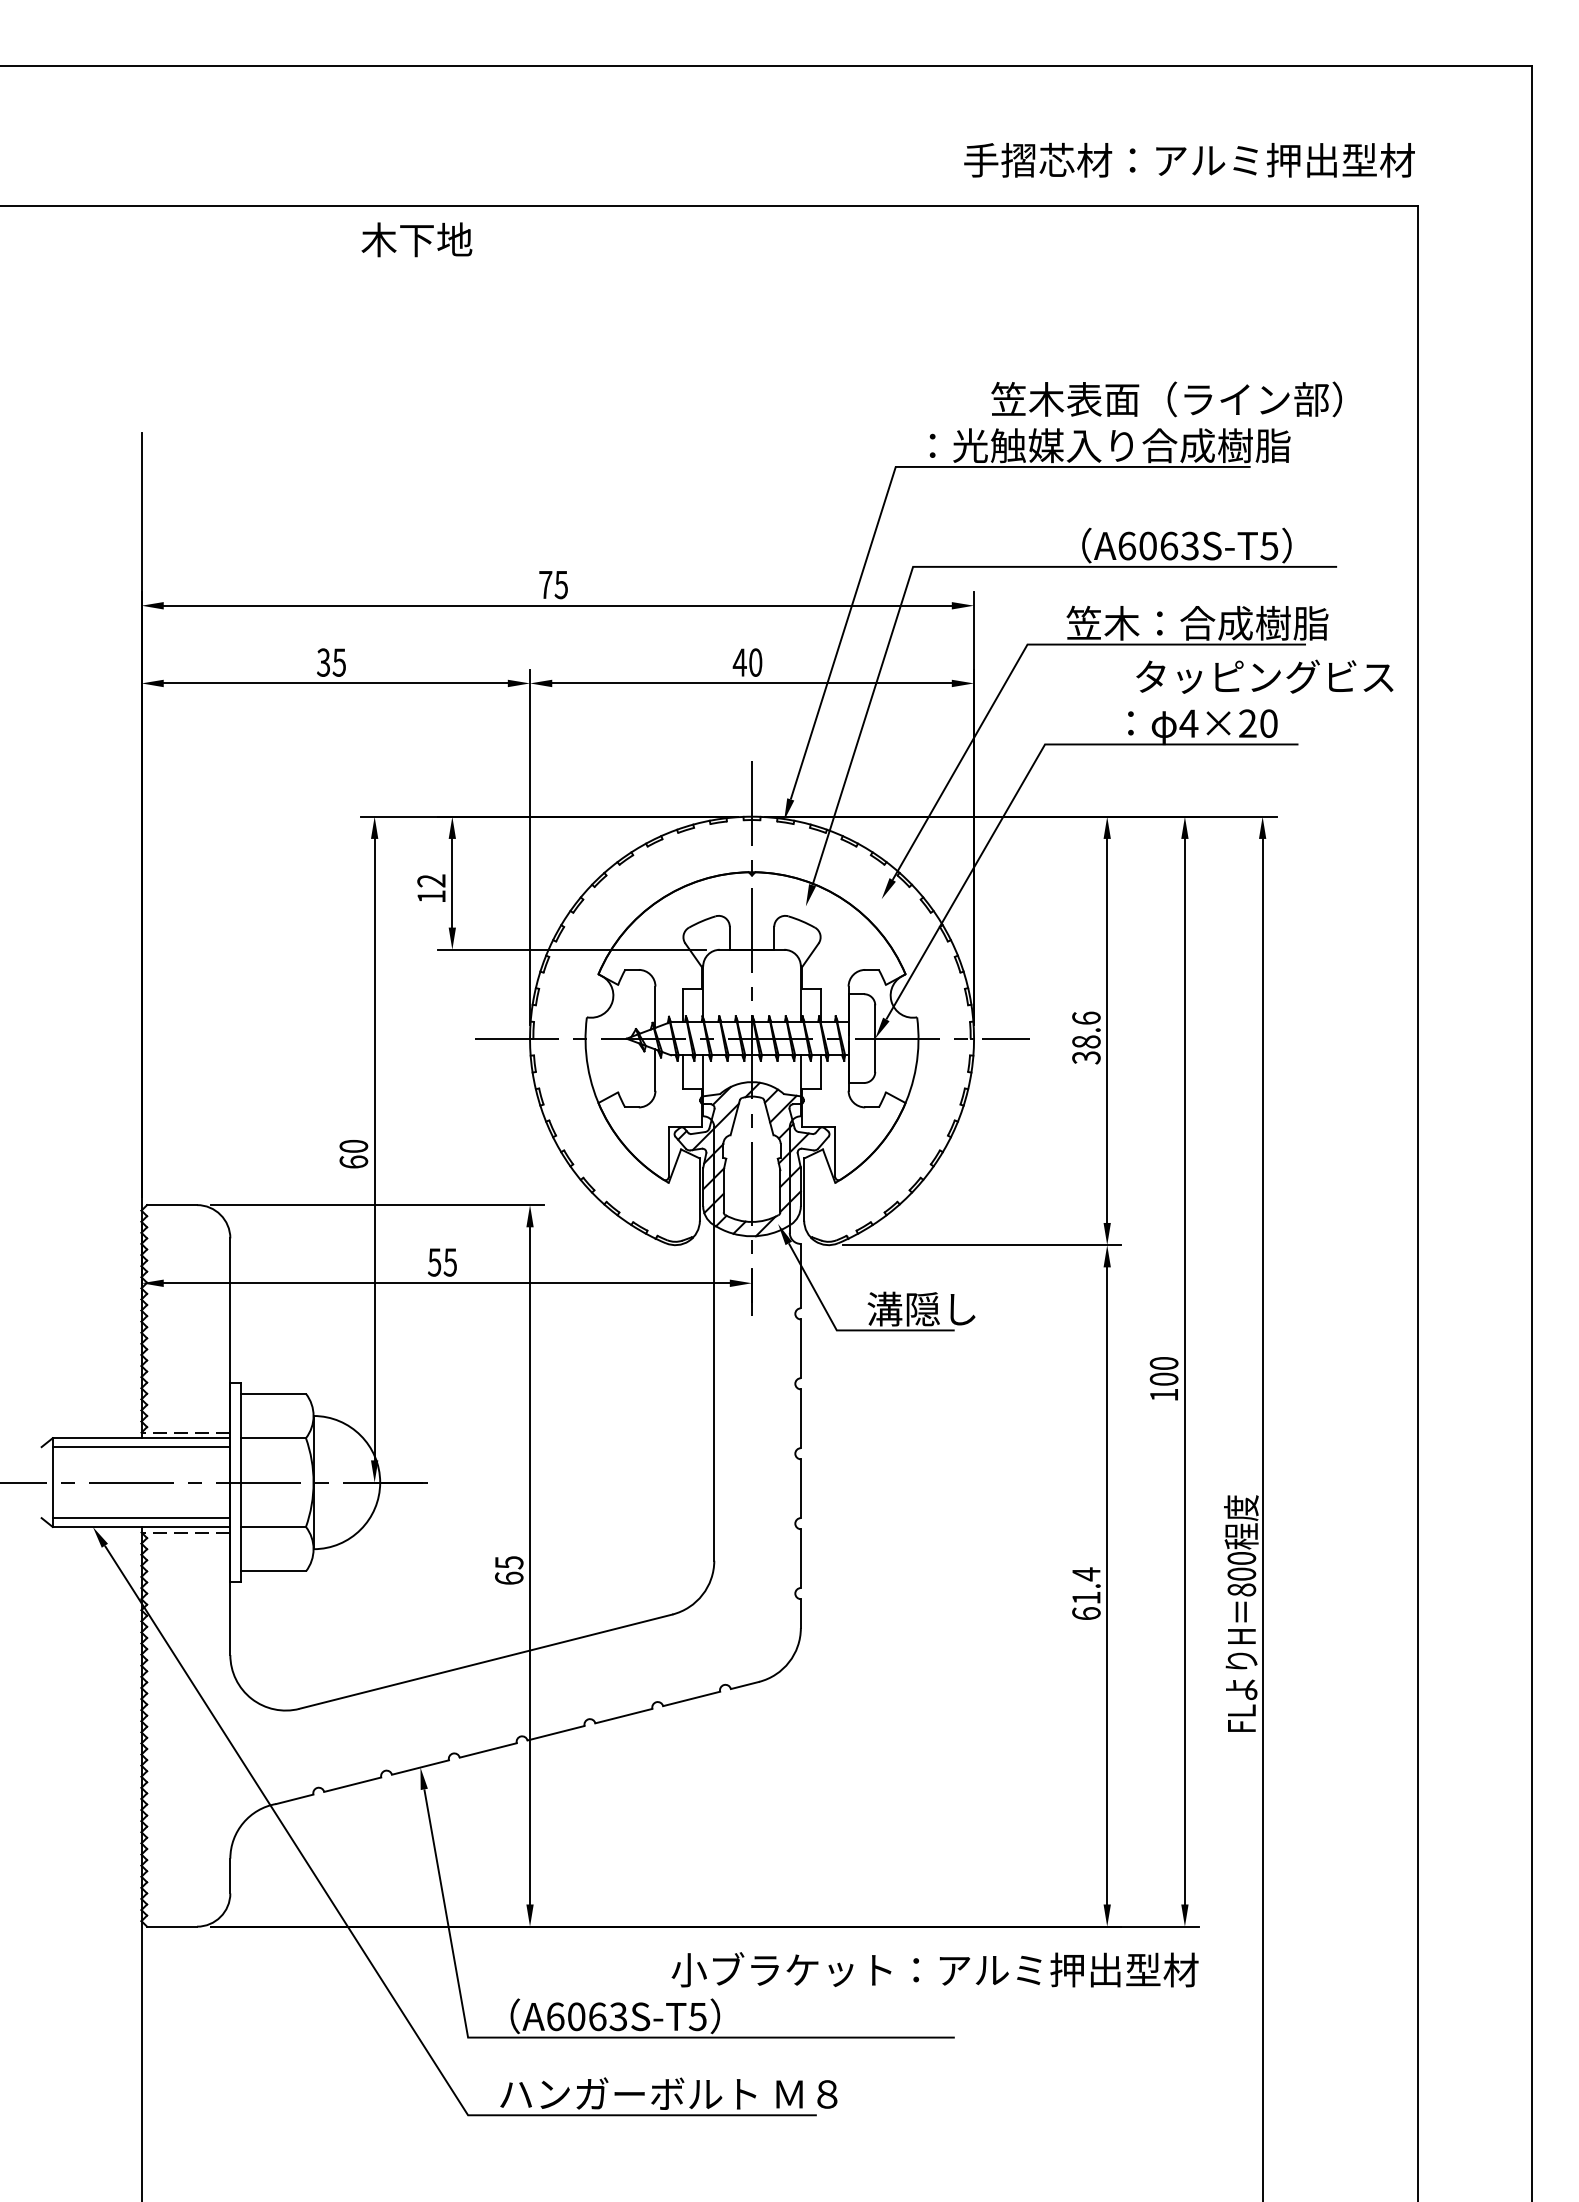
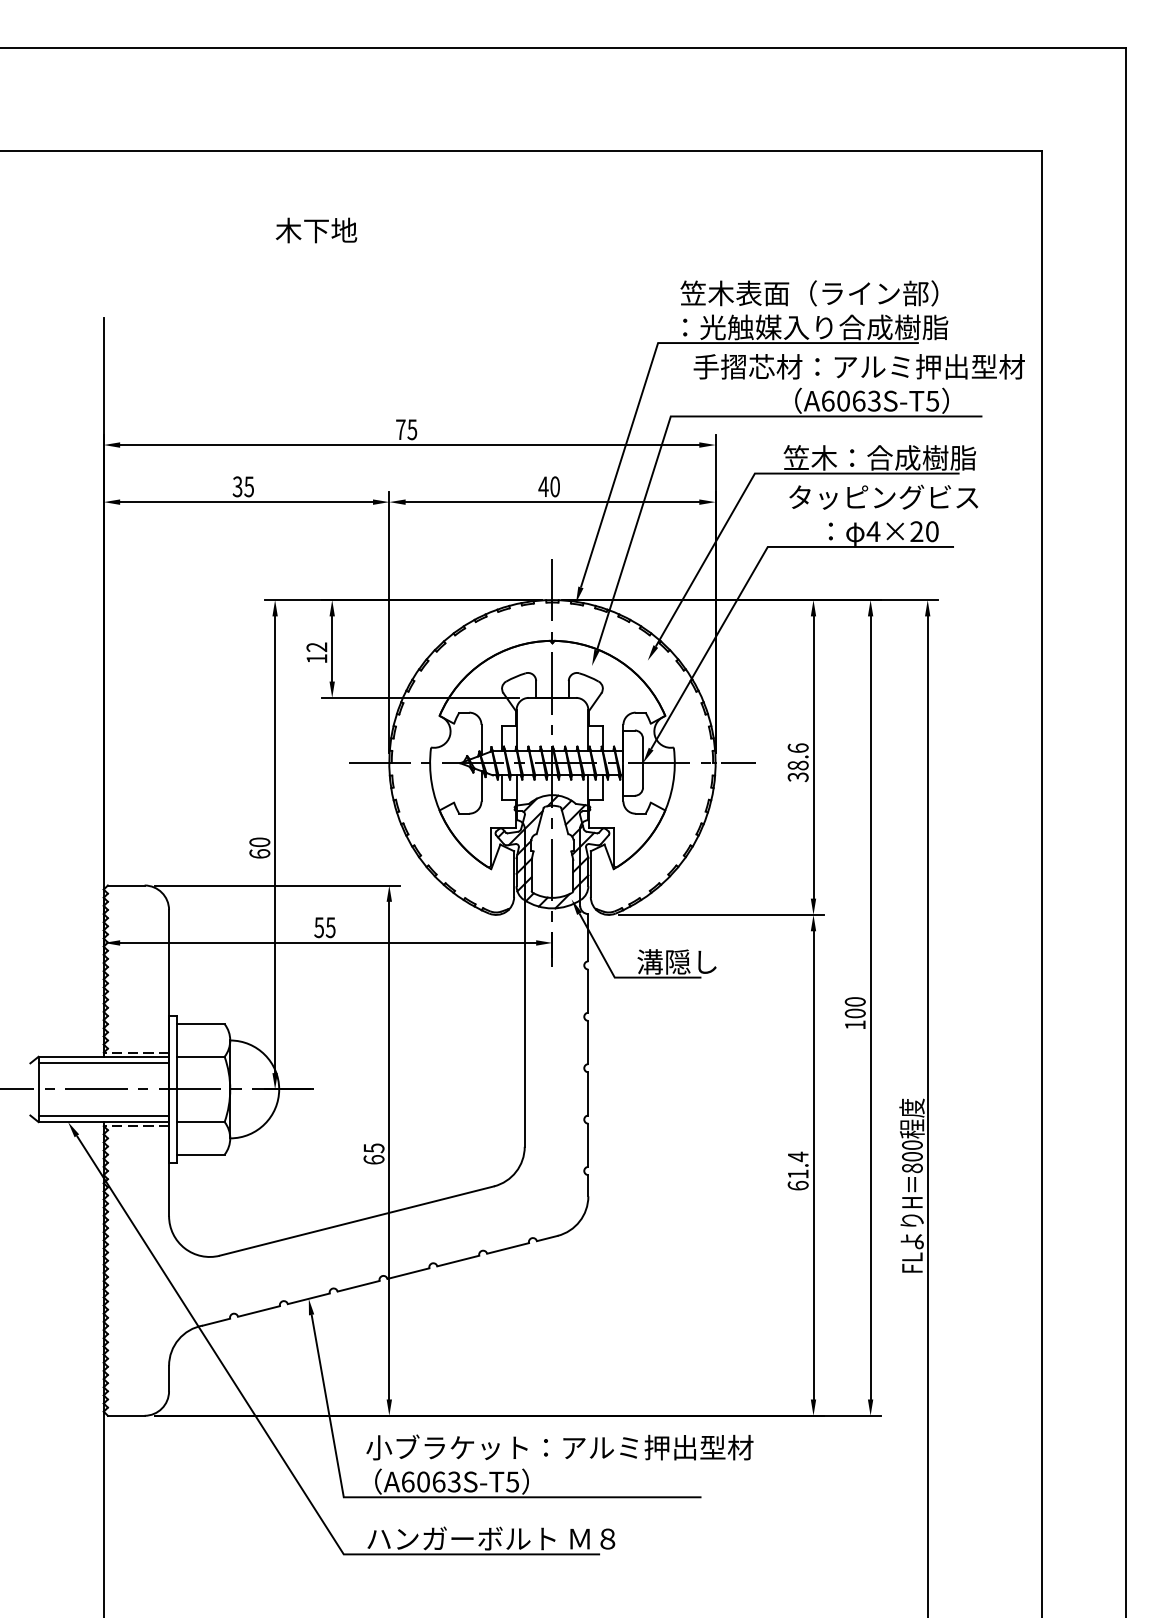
text: (1189, 159) -> (859, 366), moved
text: (416, 239) -> (316, 230), moved
text: (1166, 399) -> (809, 293), moved
text: (1264, 676) -> (883, 497), moved
text: (934, 1969) -> (559, 1447), moved

